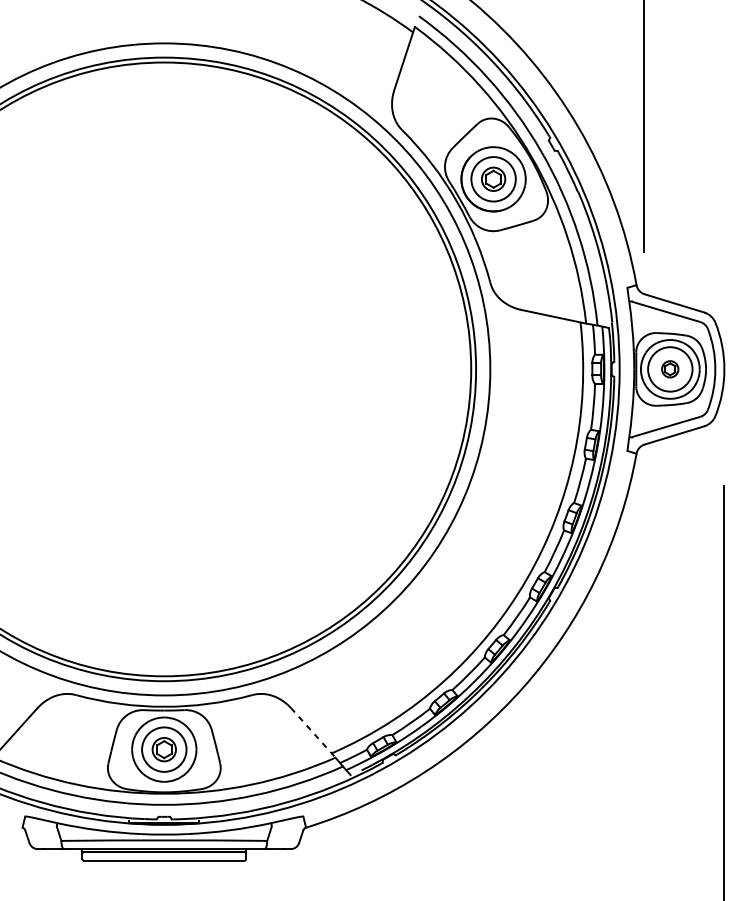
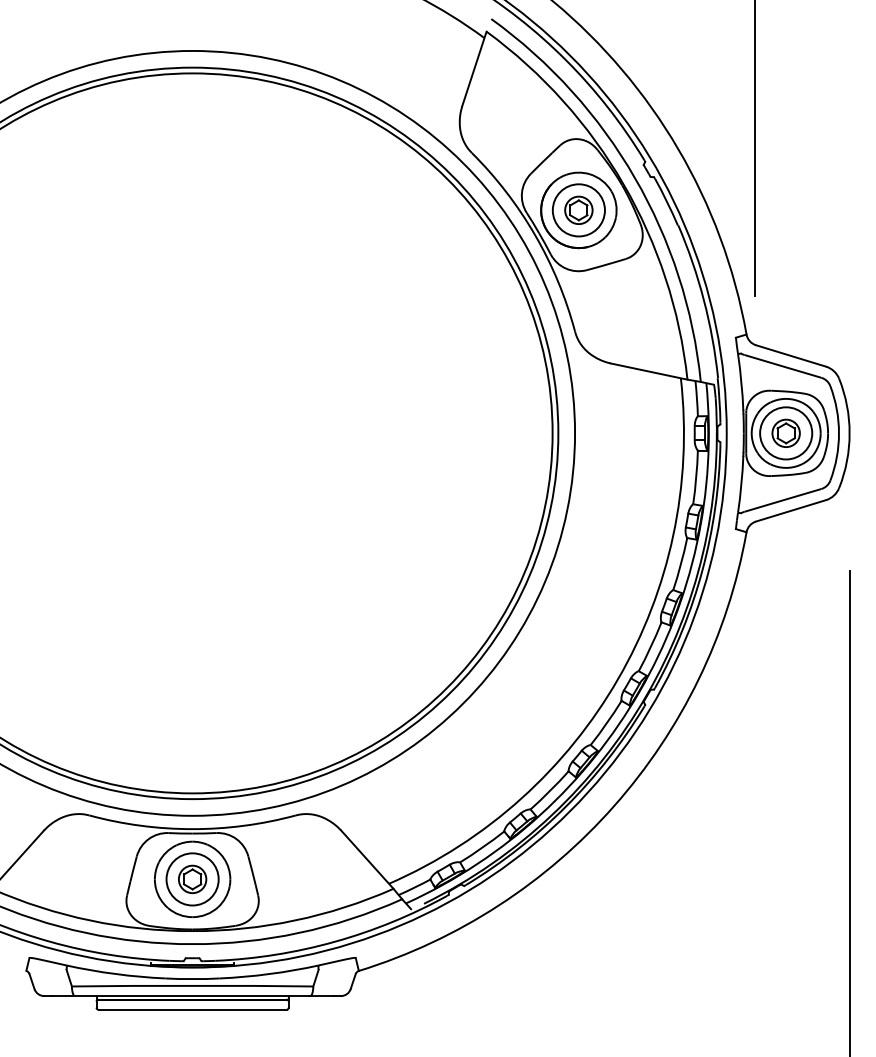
part: (669, 368) -> (785, 432), size x1.43
line: (313, 733) -> (367, 860), dashed -> solid

